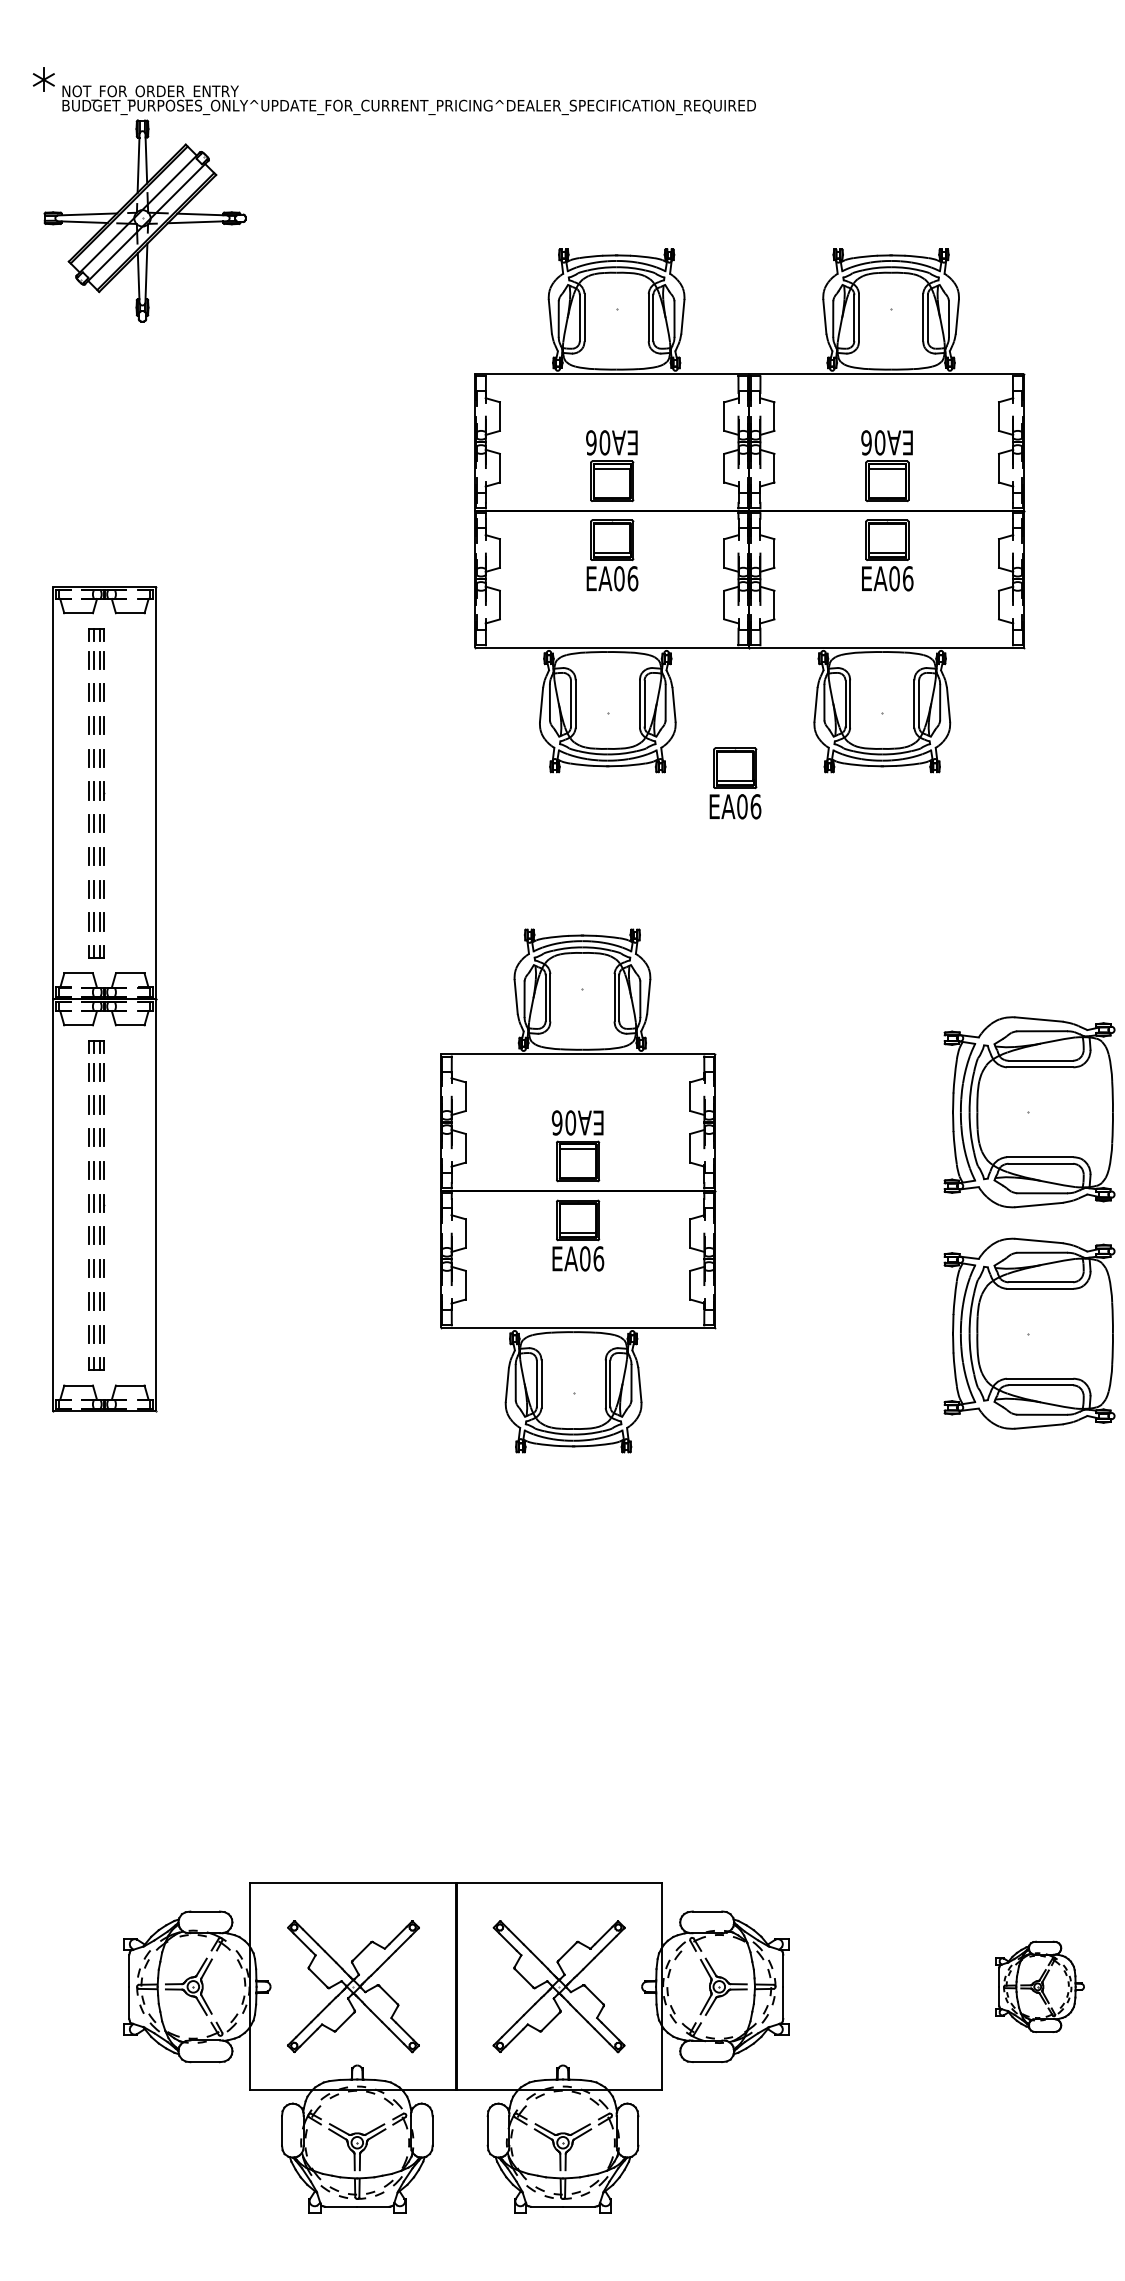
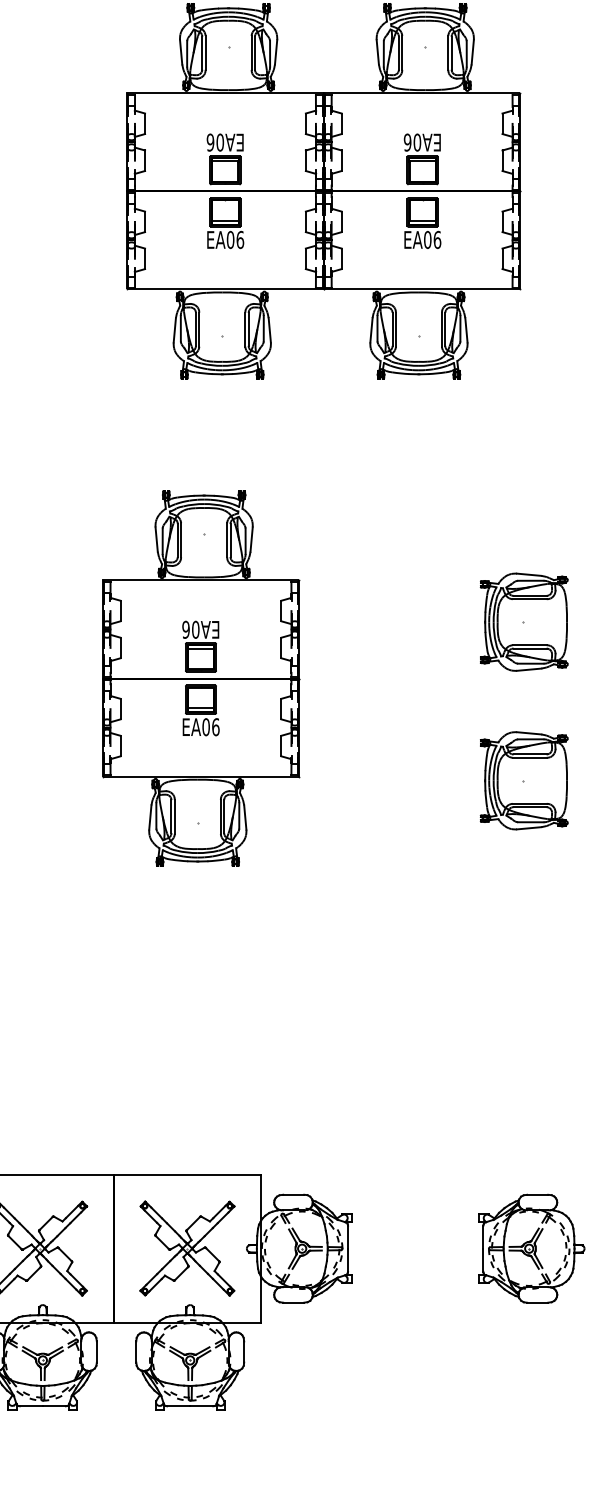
part: (735, 783) -> (313, 386), removed
part: (1028, 1112) -> (523, 622), size x0.71
part: (1028, 1333) -> (523, 780), size x0.71
part: (1039, 1986) -> (531, 1248), size x1.67

